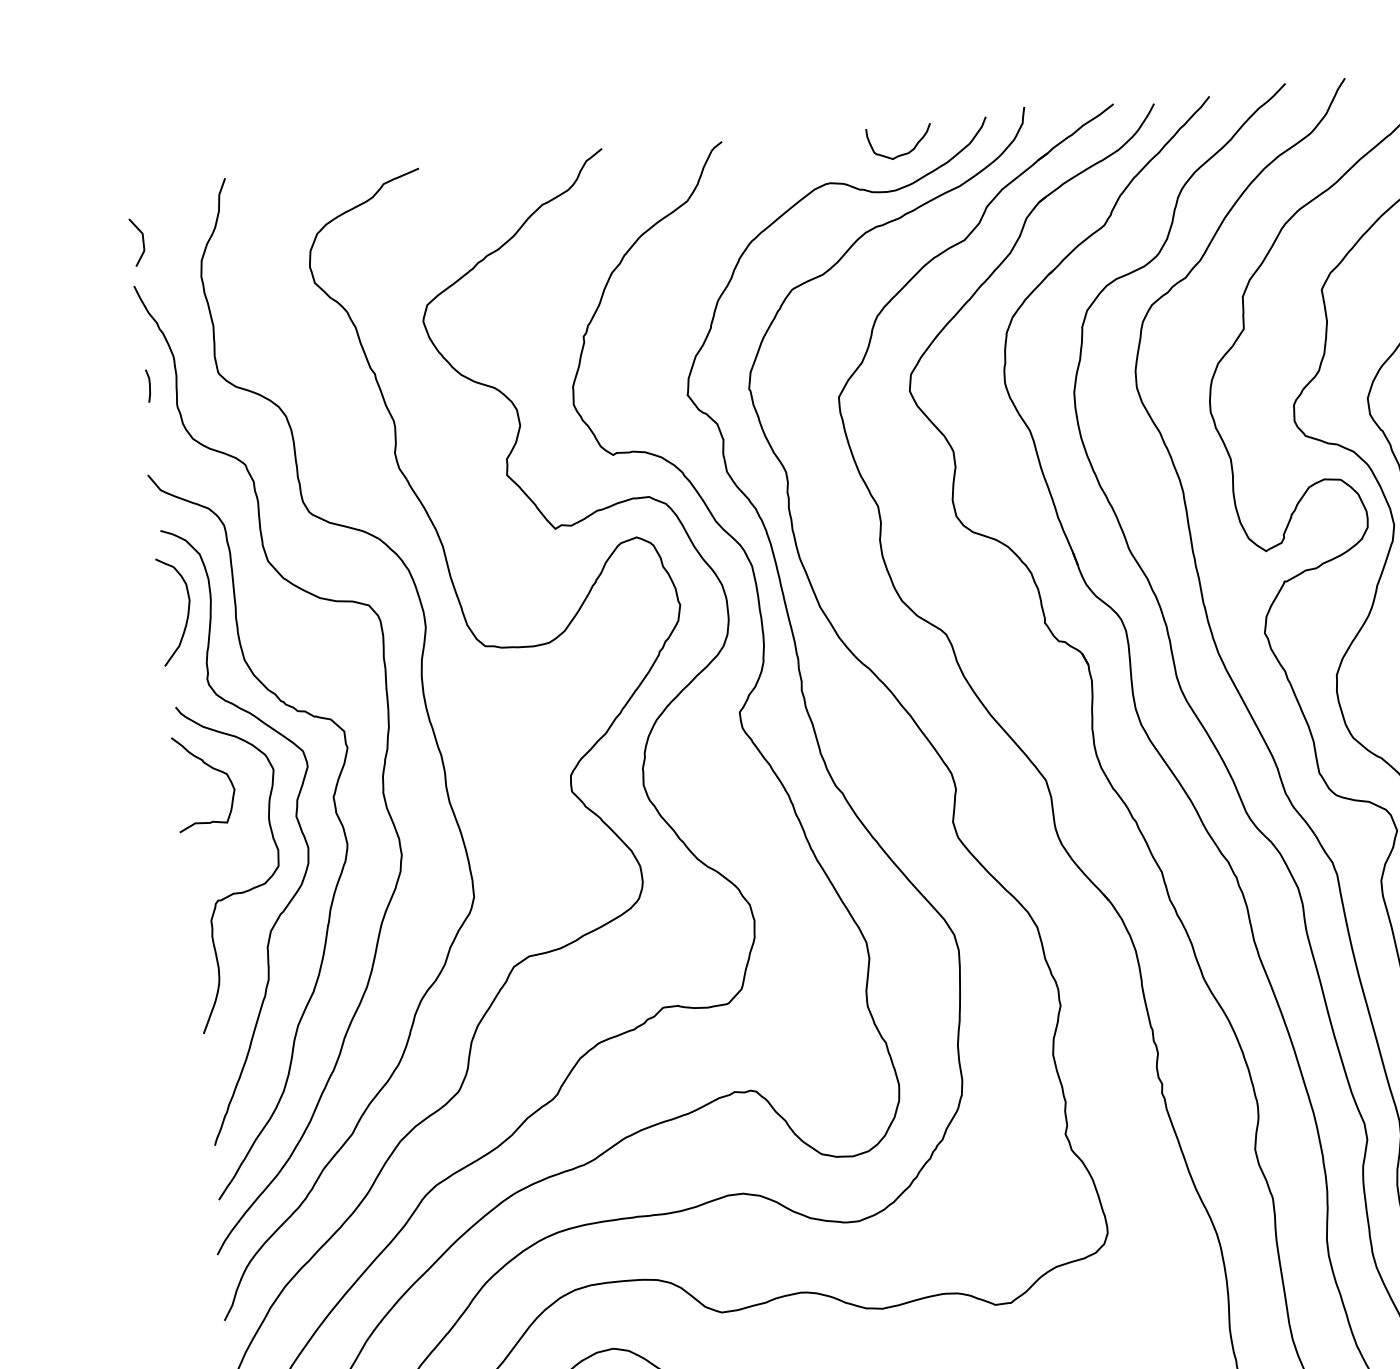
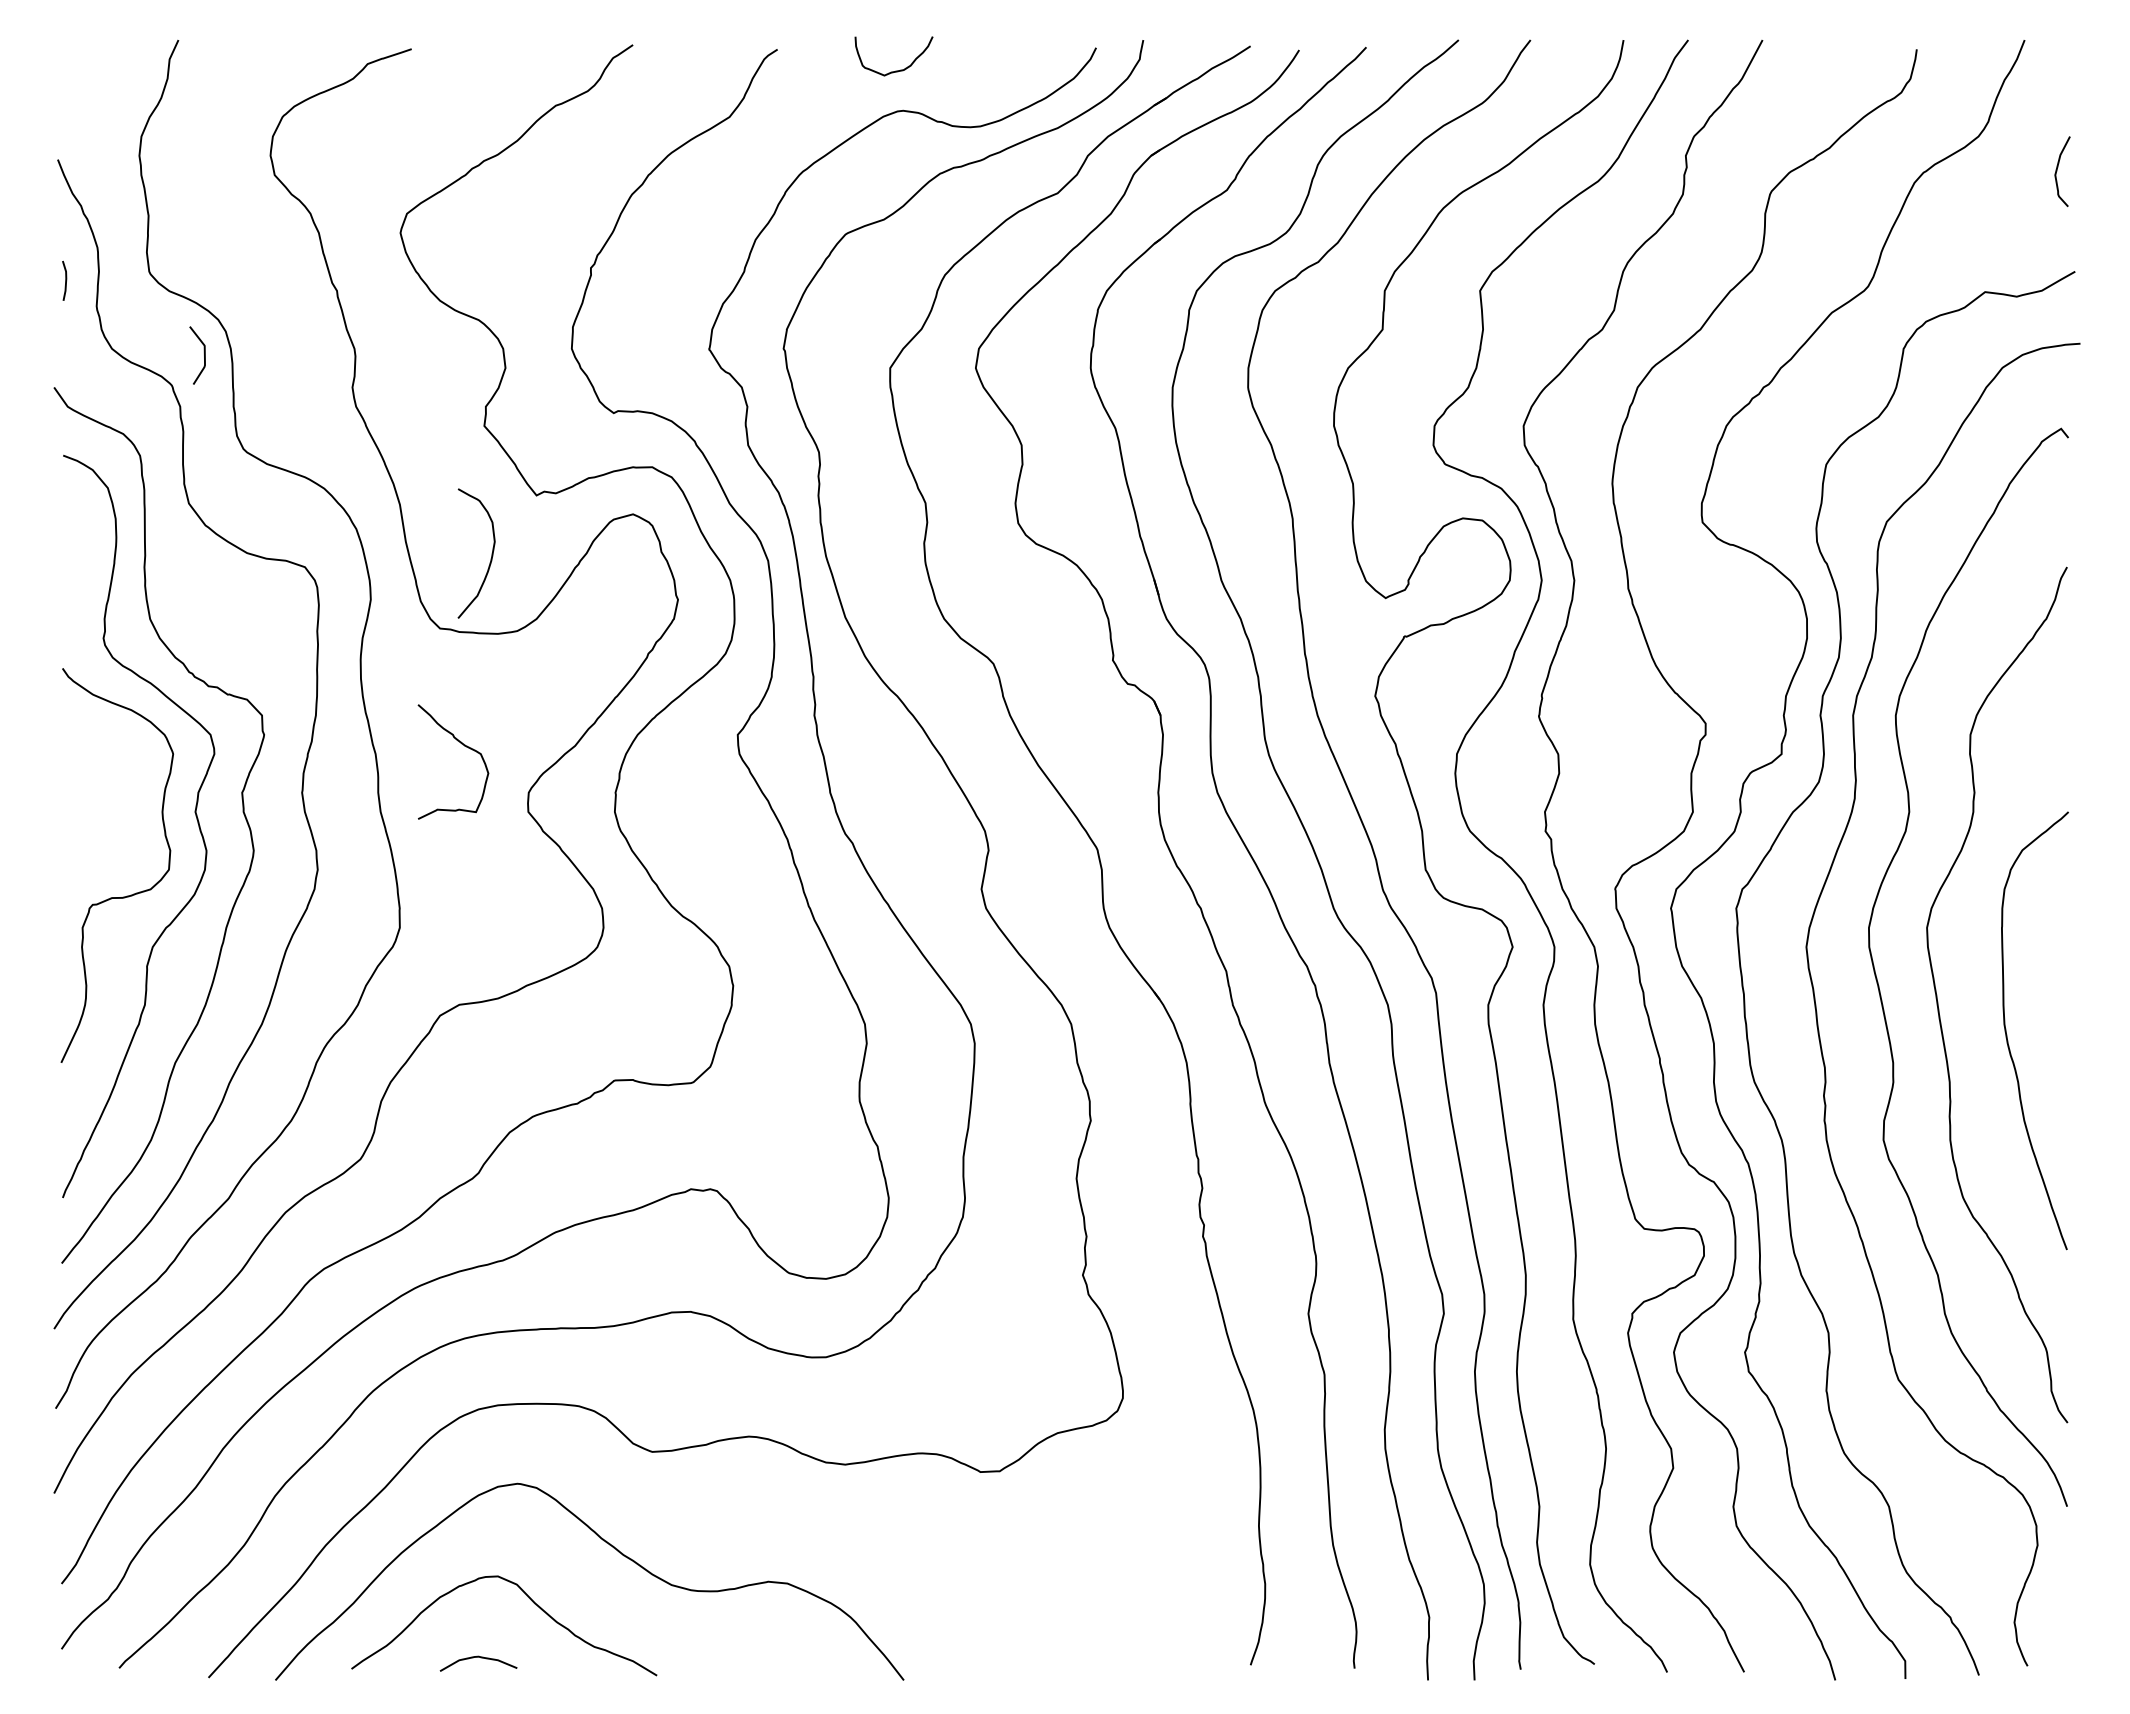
curve: (901, 154) -> (895, 70), moved
curve: (142, 239) -> (203, 352), moved
curve: (187, 614) -> (490, 558), moved
curve: (212, 769) -> (464, 746), moved

